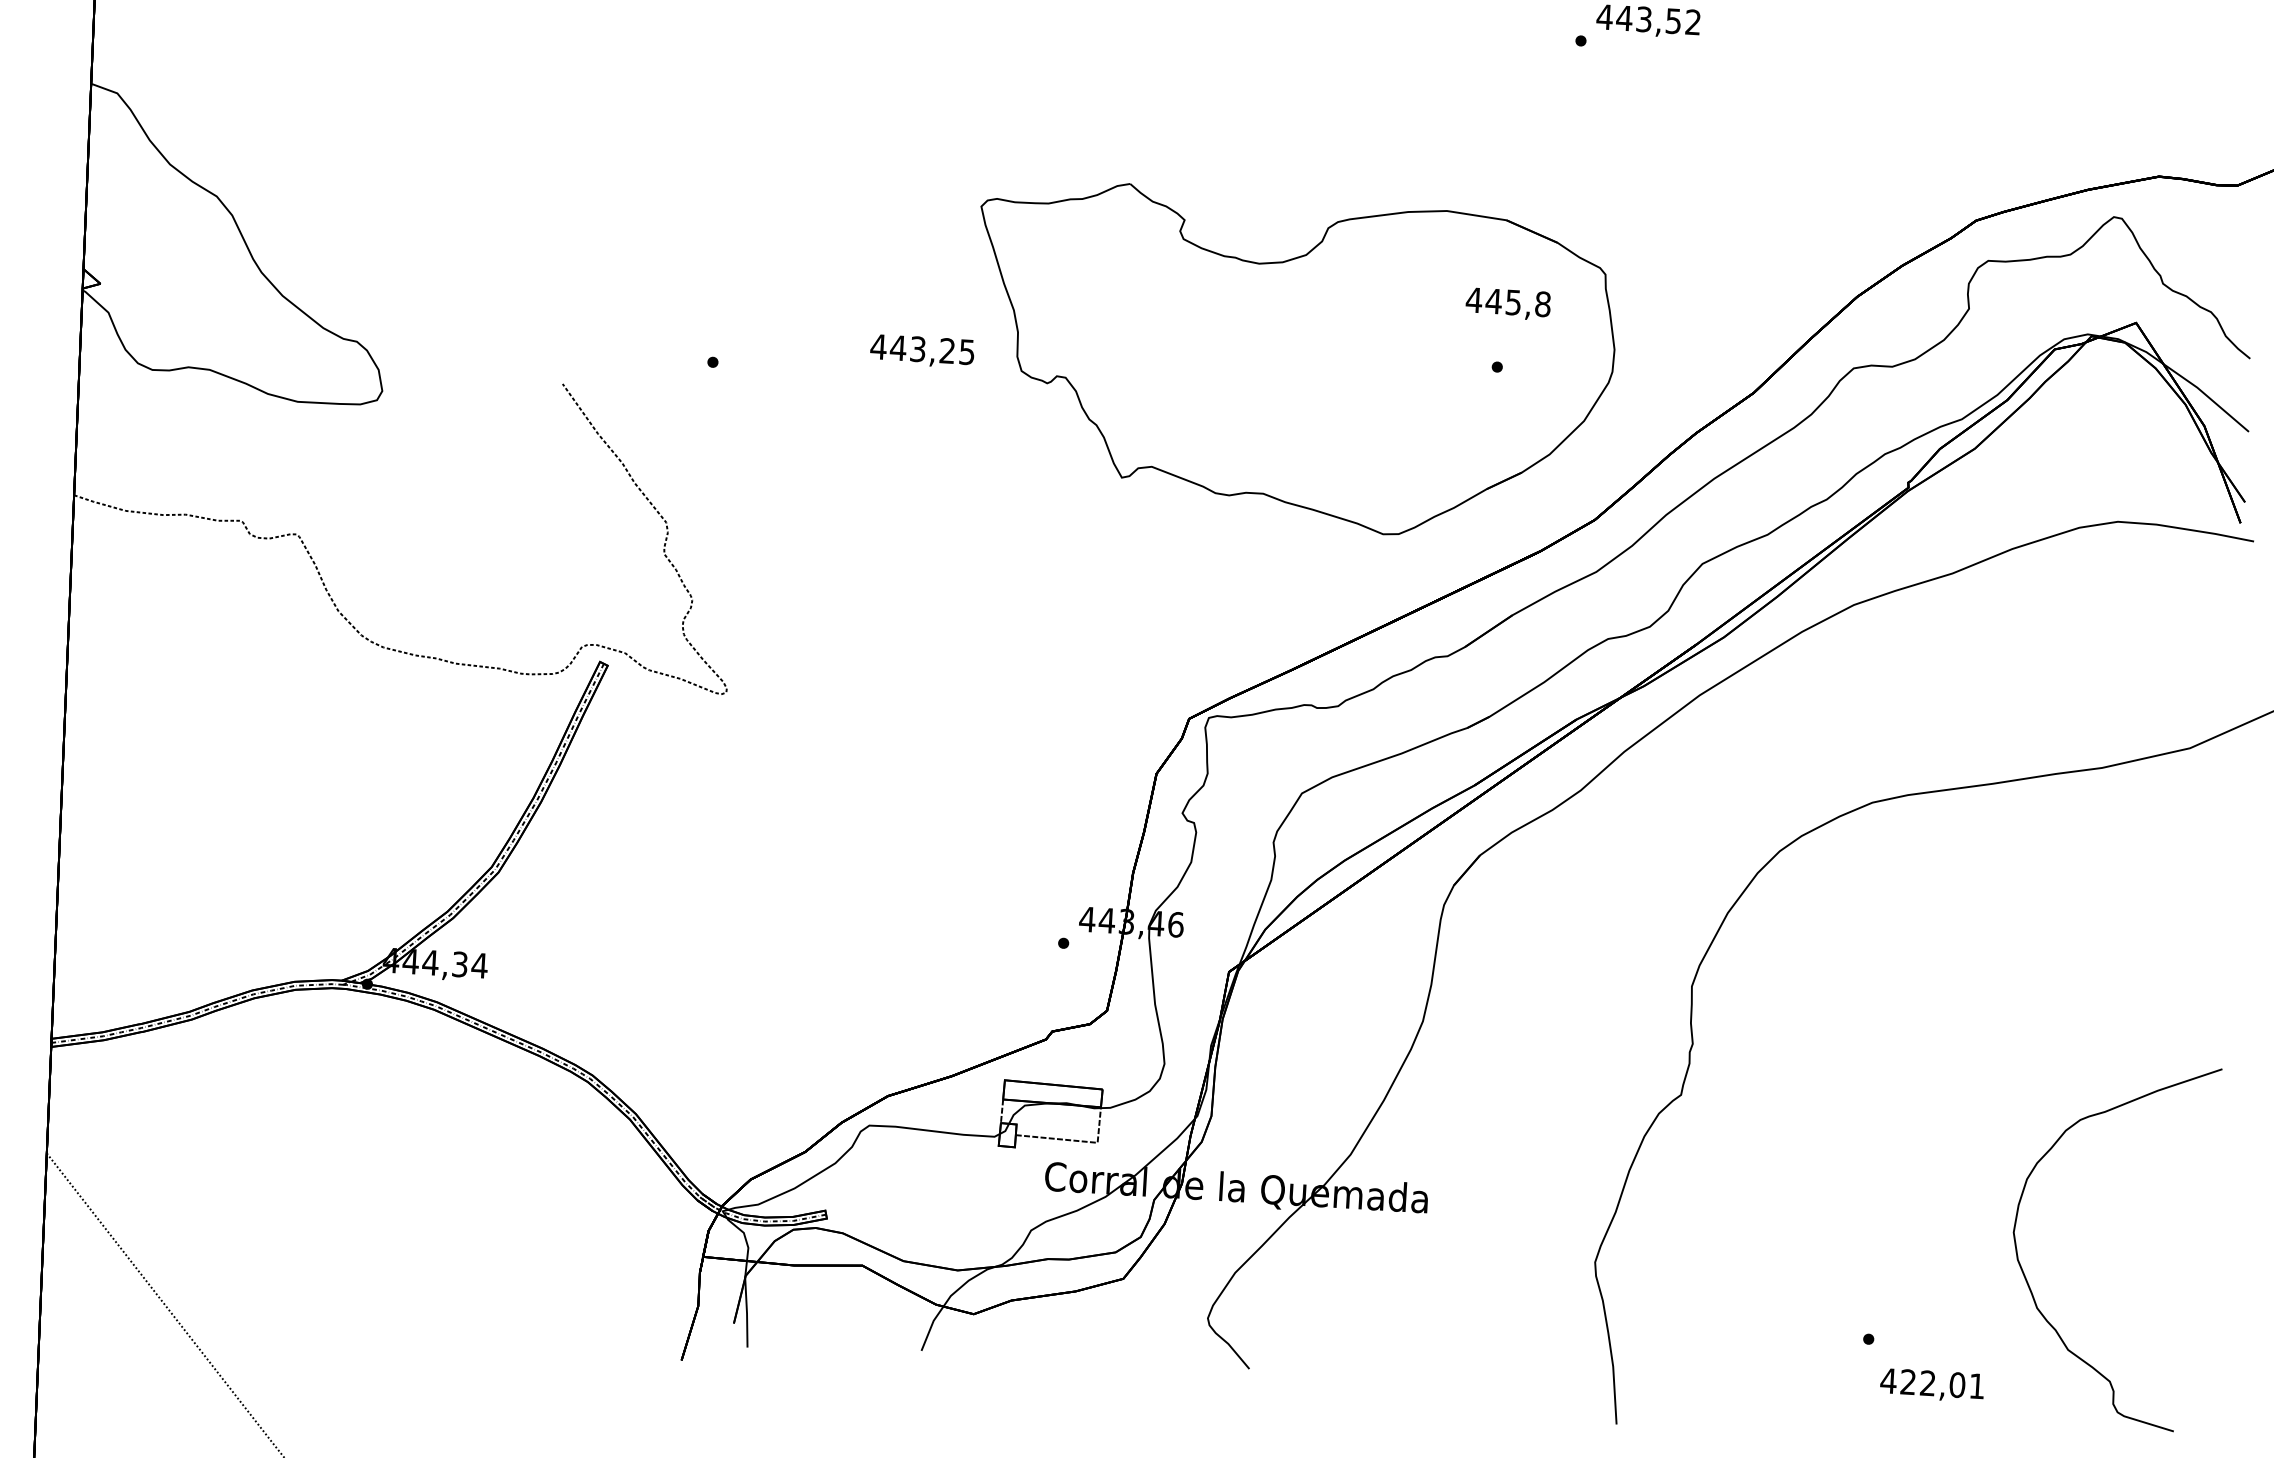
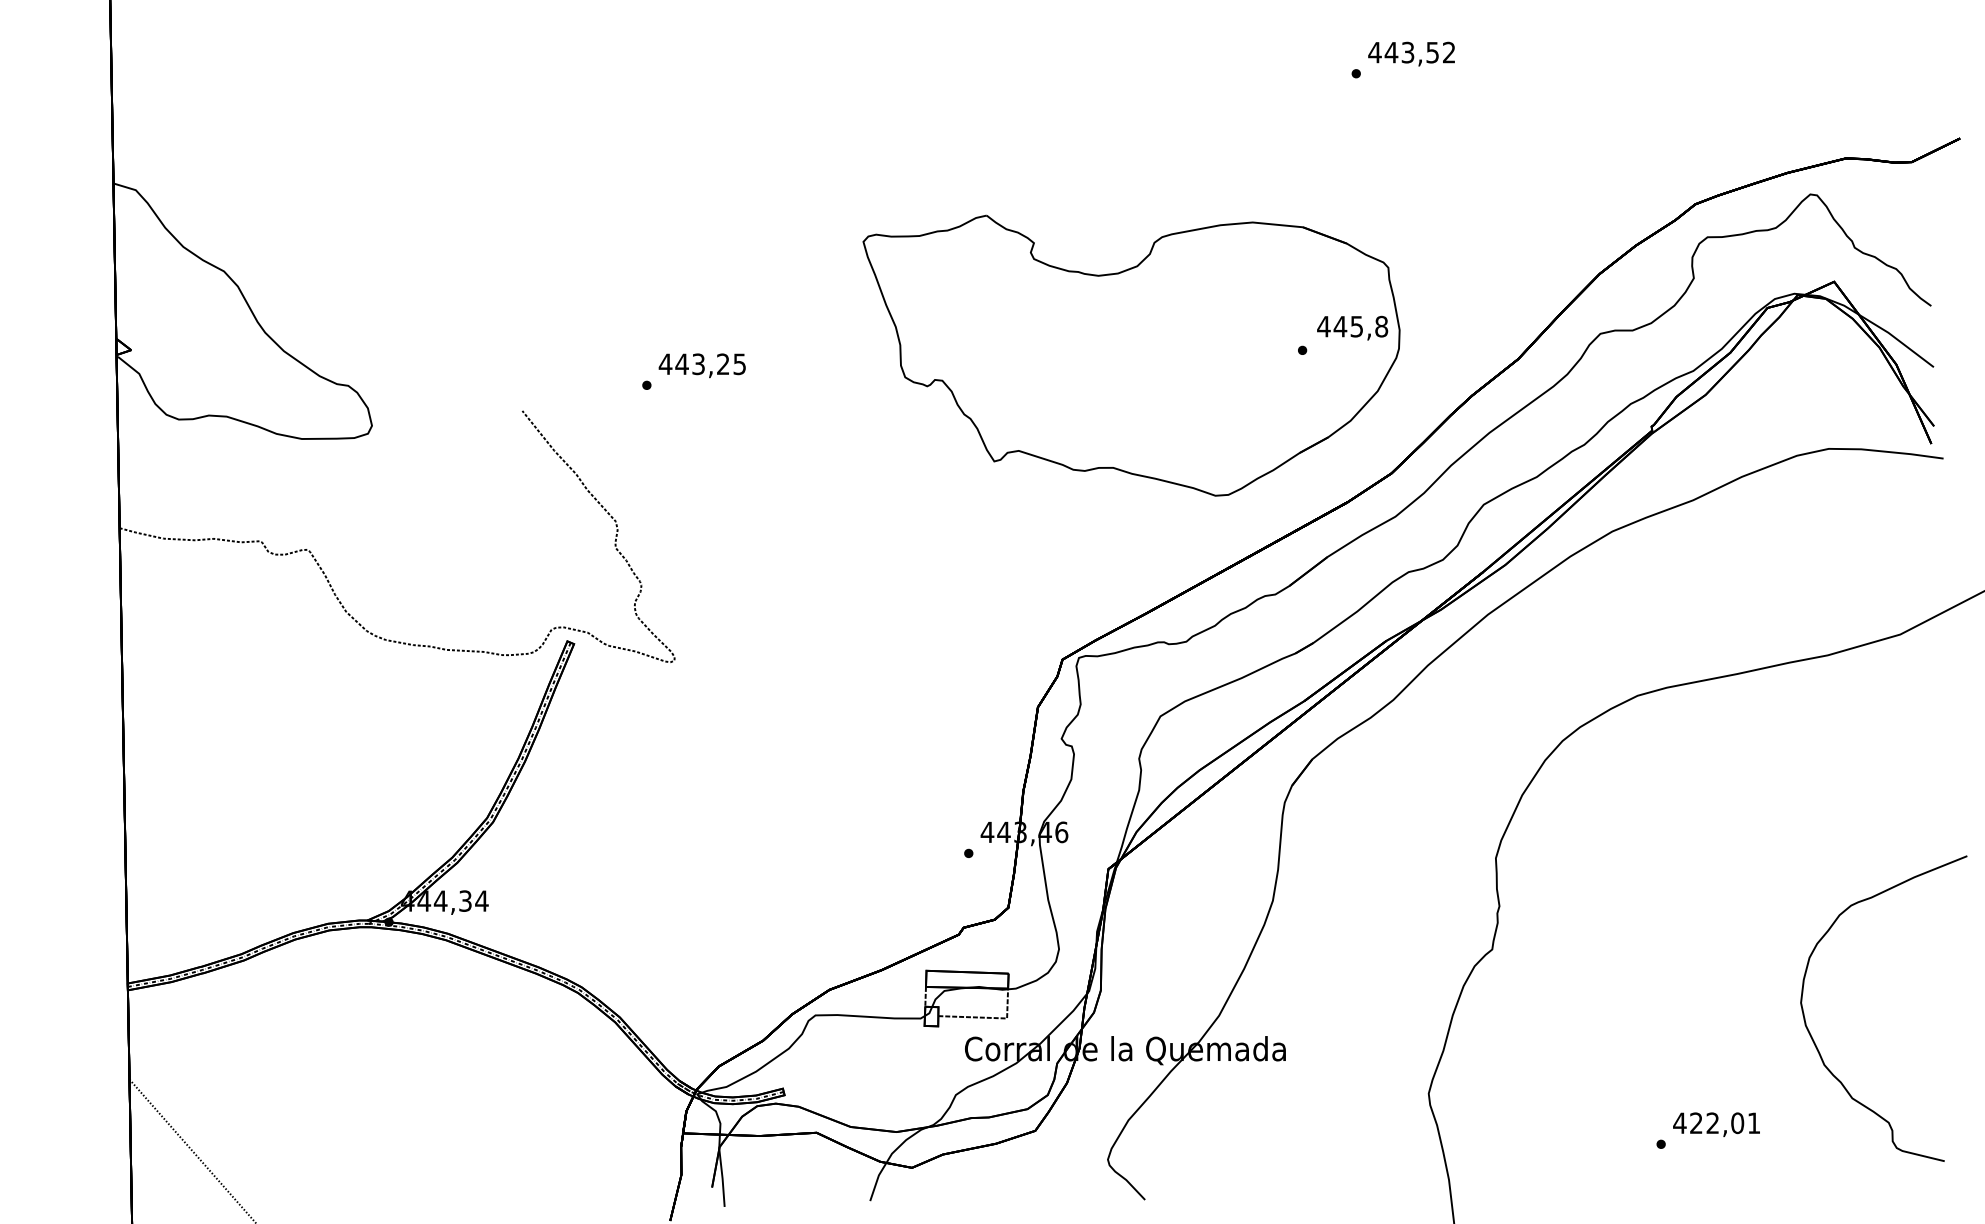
text: (1508, 303) -> (1352, 327), moved
text: (921, 350) -> (701, 365), moved
curve: (2028, 1280) -> (1815, 1042), moved
text: (1932, 1385) -> (1716, 1124), moved

